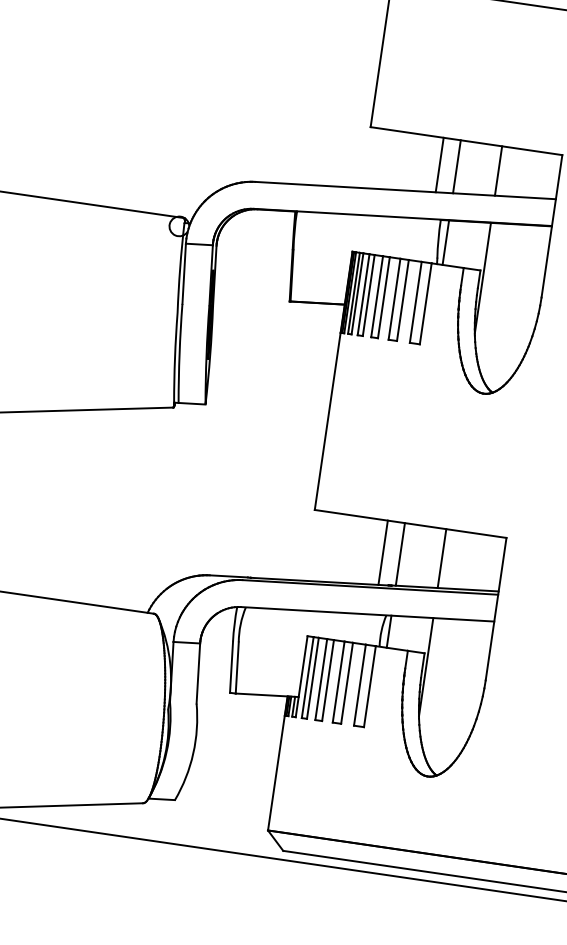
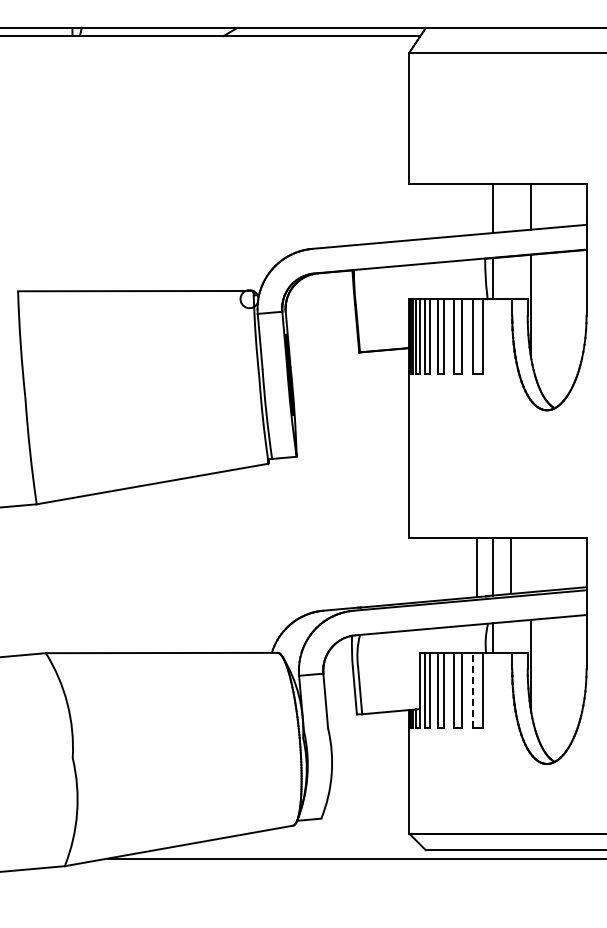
line: (439, 165) -> (476, 209), removed
line: (441, 558) -> (510, 564), moved
line: (360, 684) -> (473, 689), solid -> dashed

